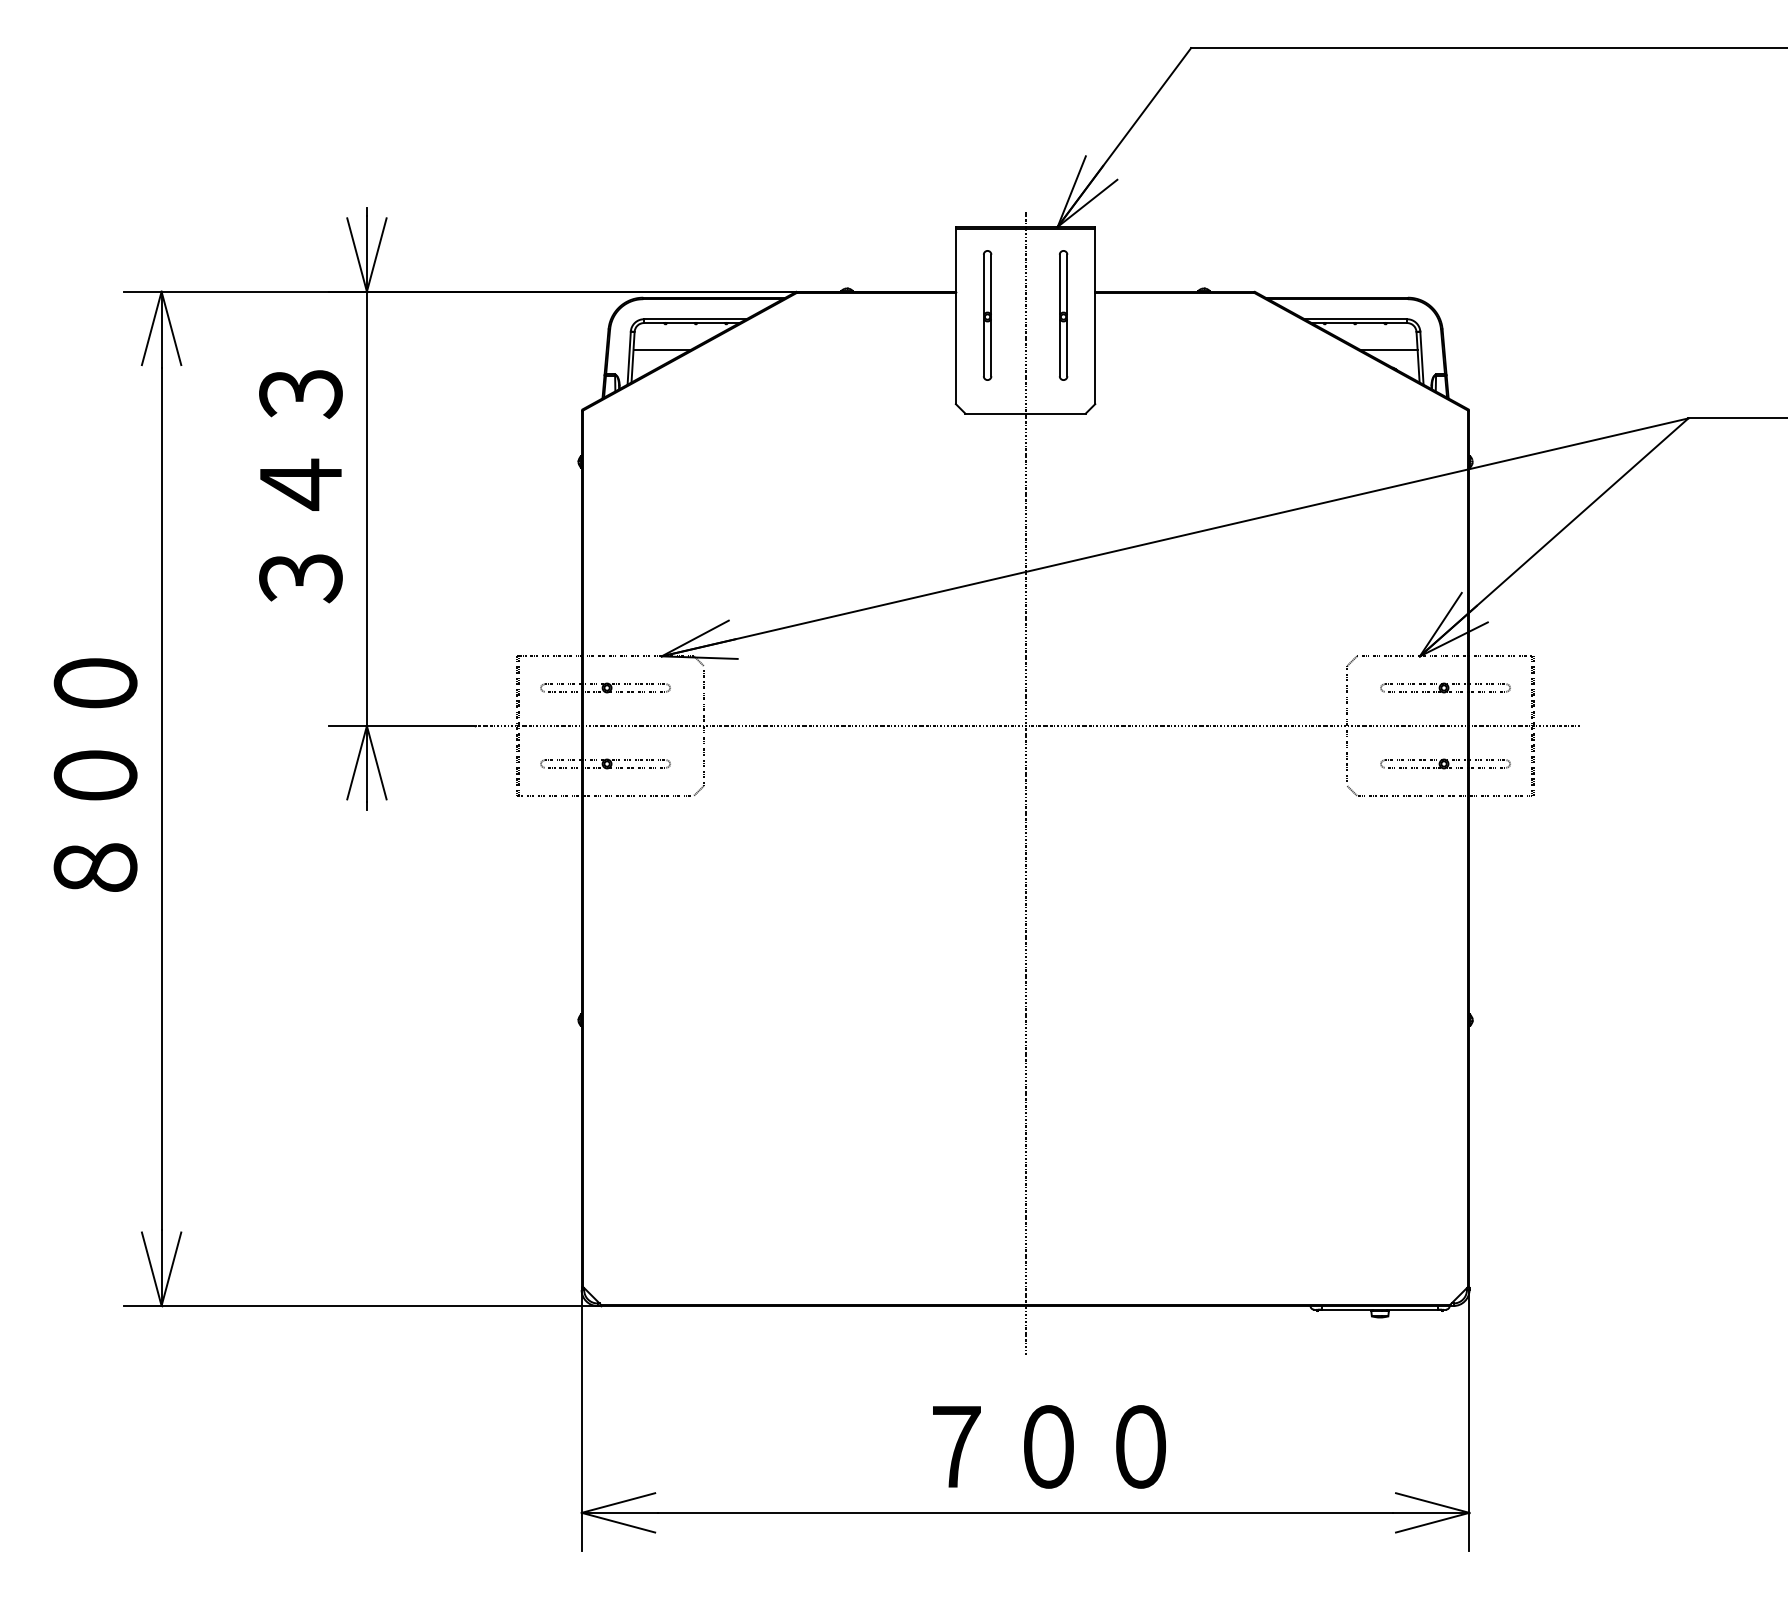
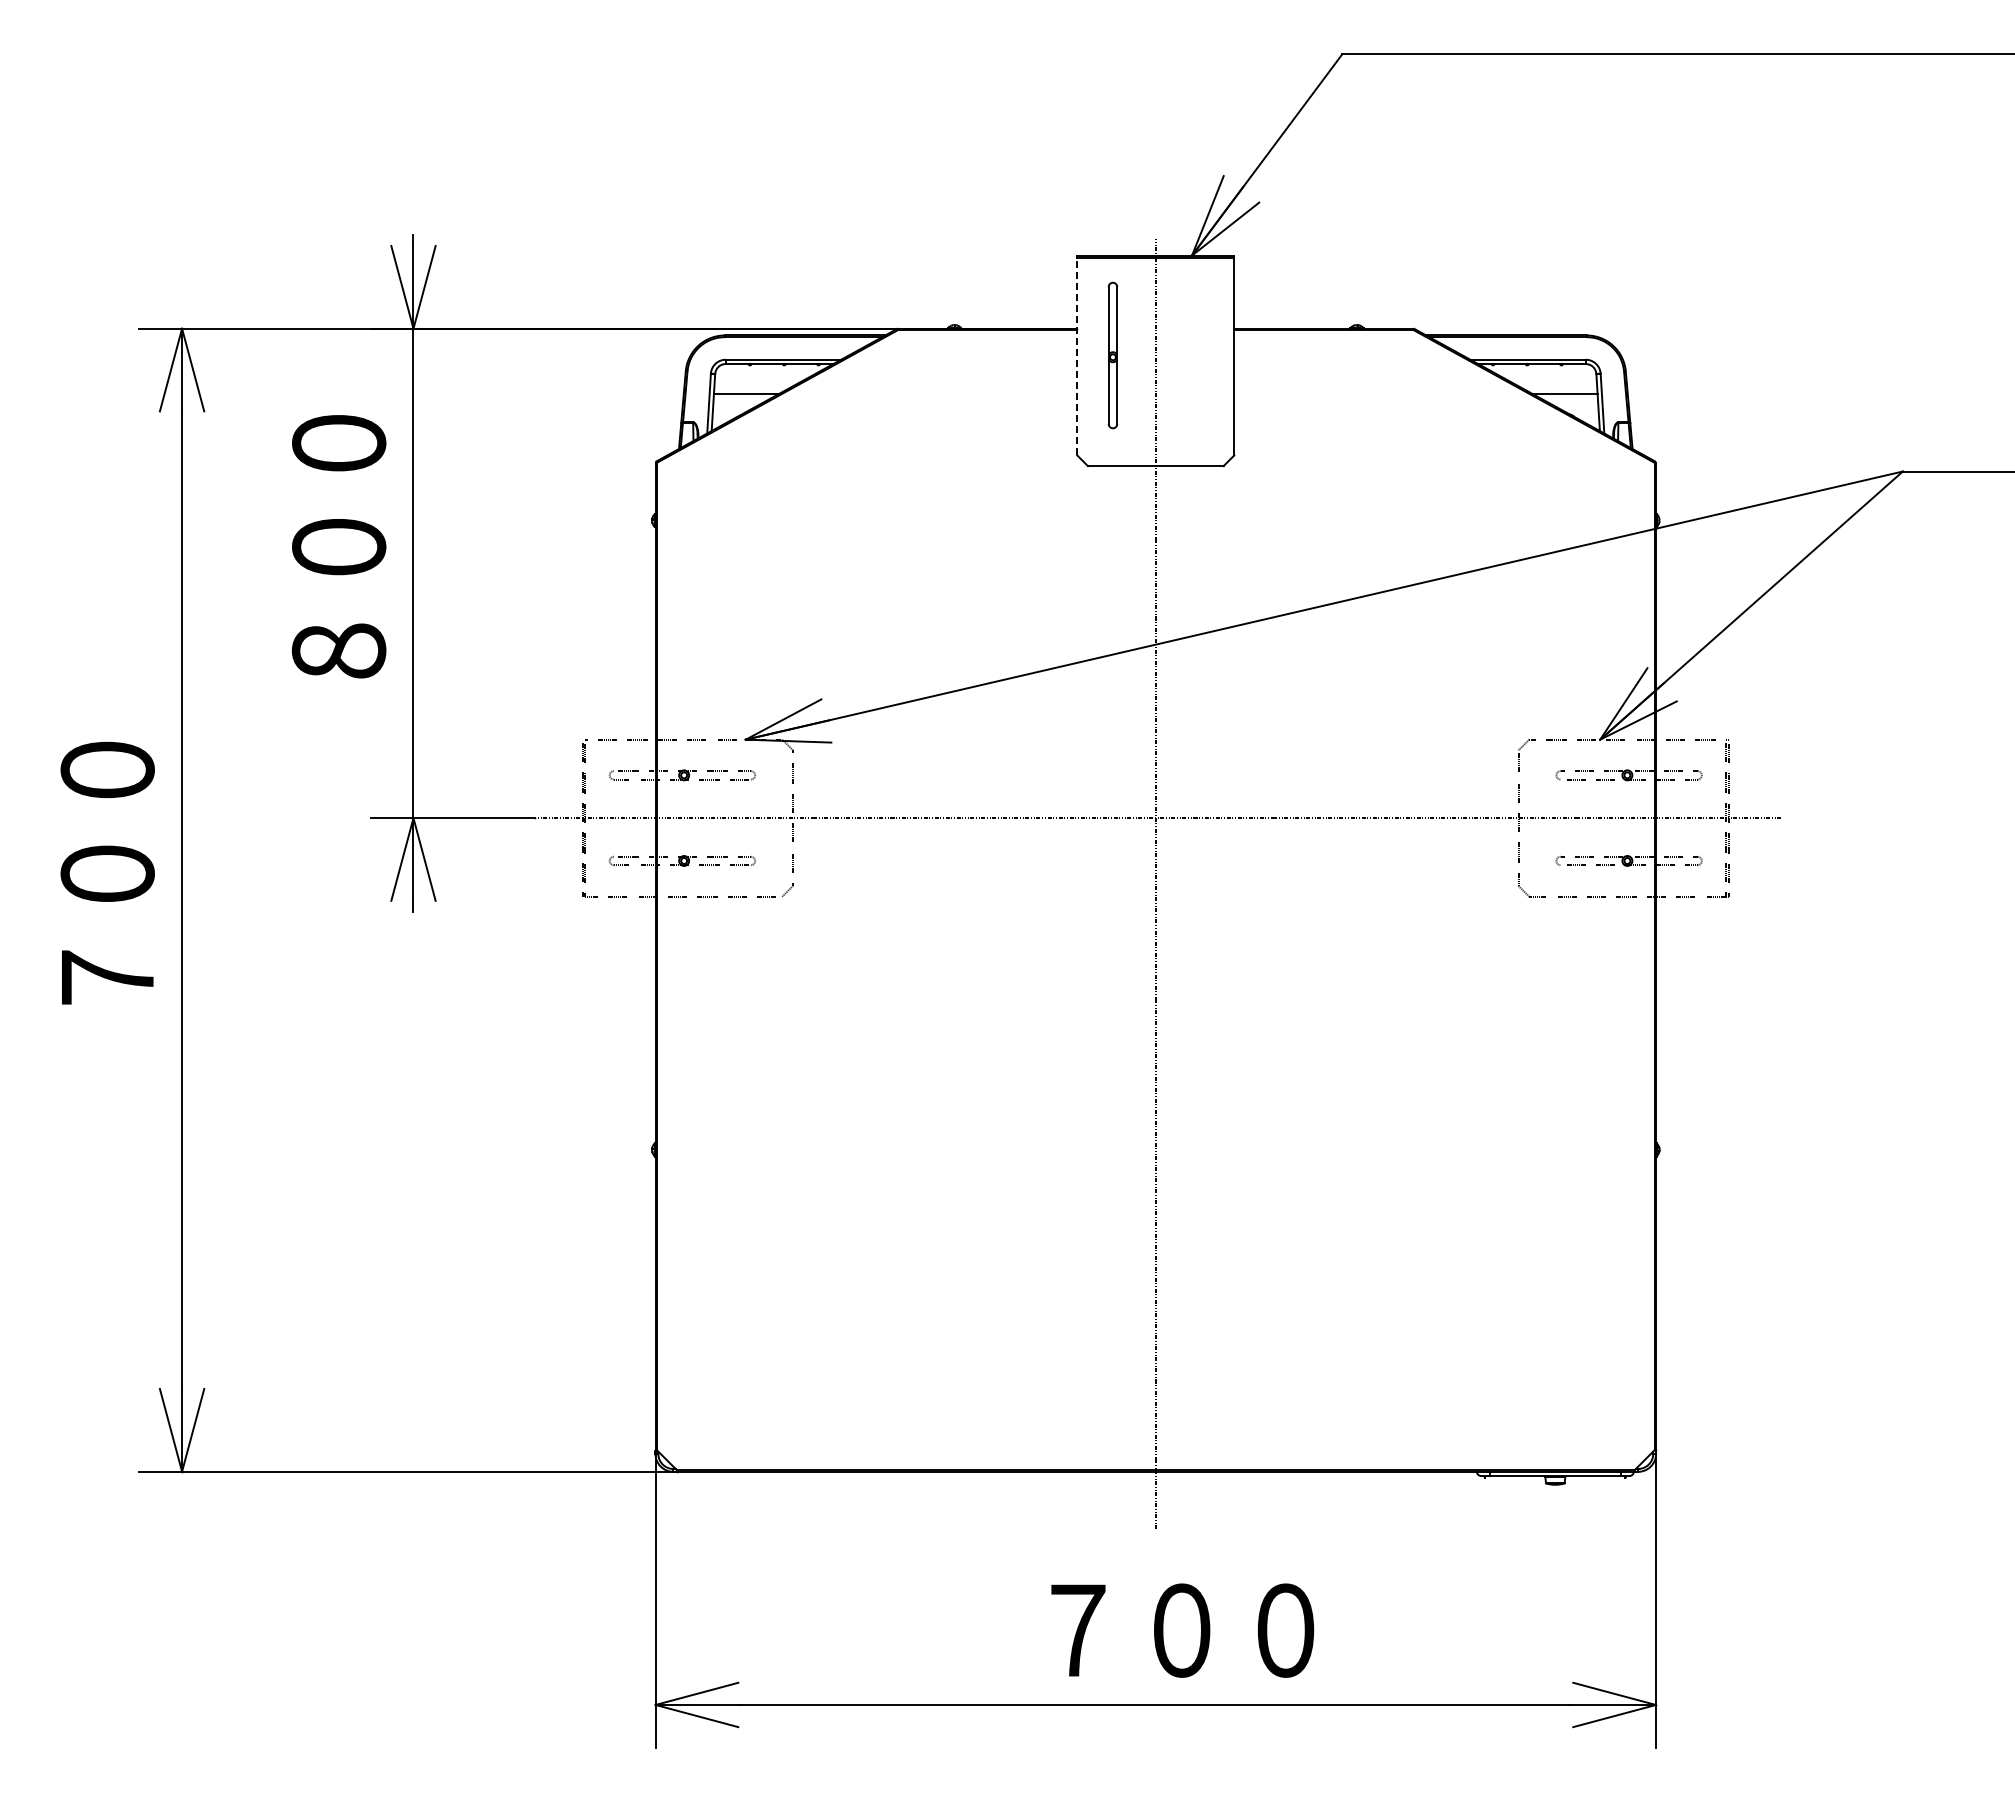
part: (1063, 315) -> (1198, 355), removed
line: (956, 316) -> (1077, 356), solid -> dashed
text: (300, 485) -> (338, 547), ３４３ -> ８００
text: (95, 867) -> (107, 977), ８００ -> ７００

